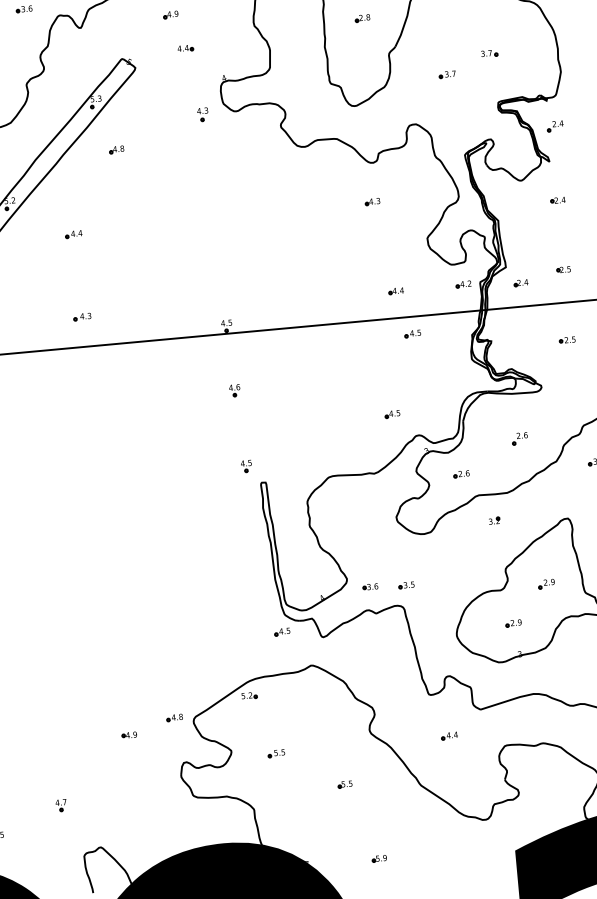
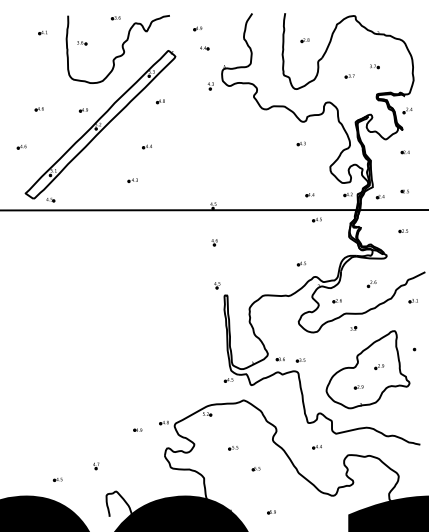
part: (72, 234) -> (146, 146), moved
part: (81, 317) -> (132, 180), moved
part: (276, 754) -> (233, 448), moved

